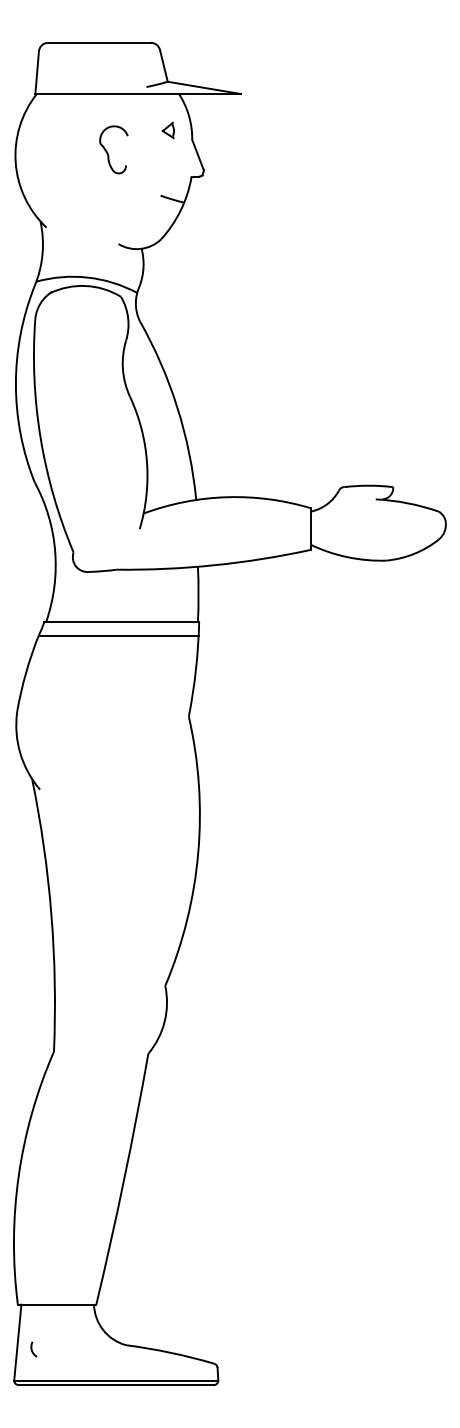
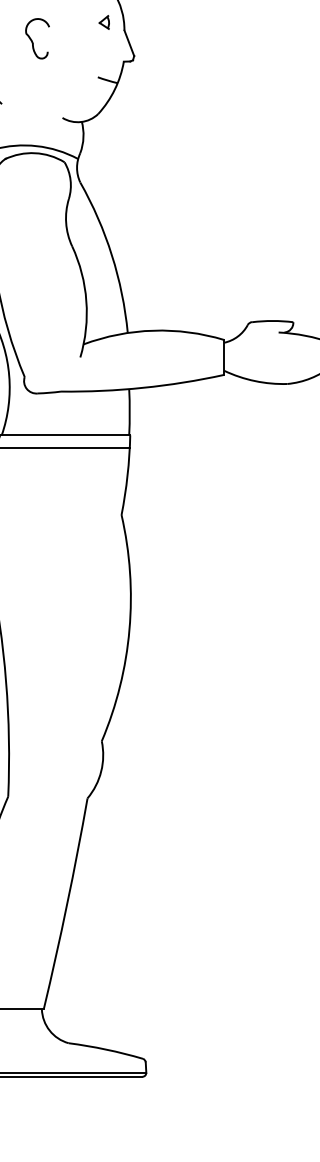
curve: (107, 151) -> (32, 40), moved

